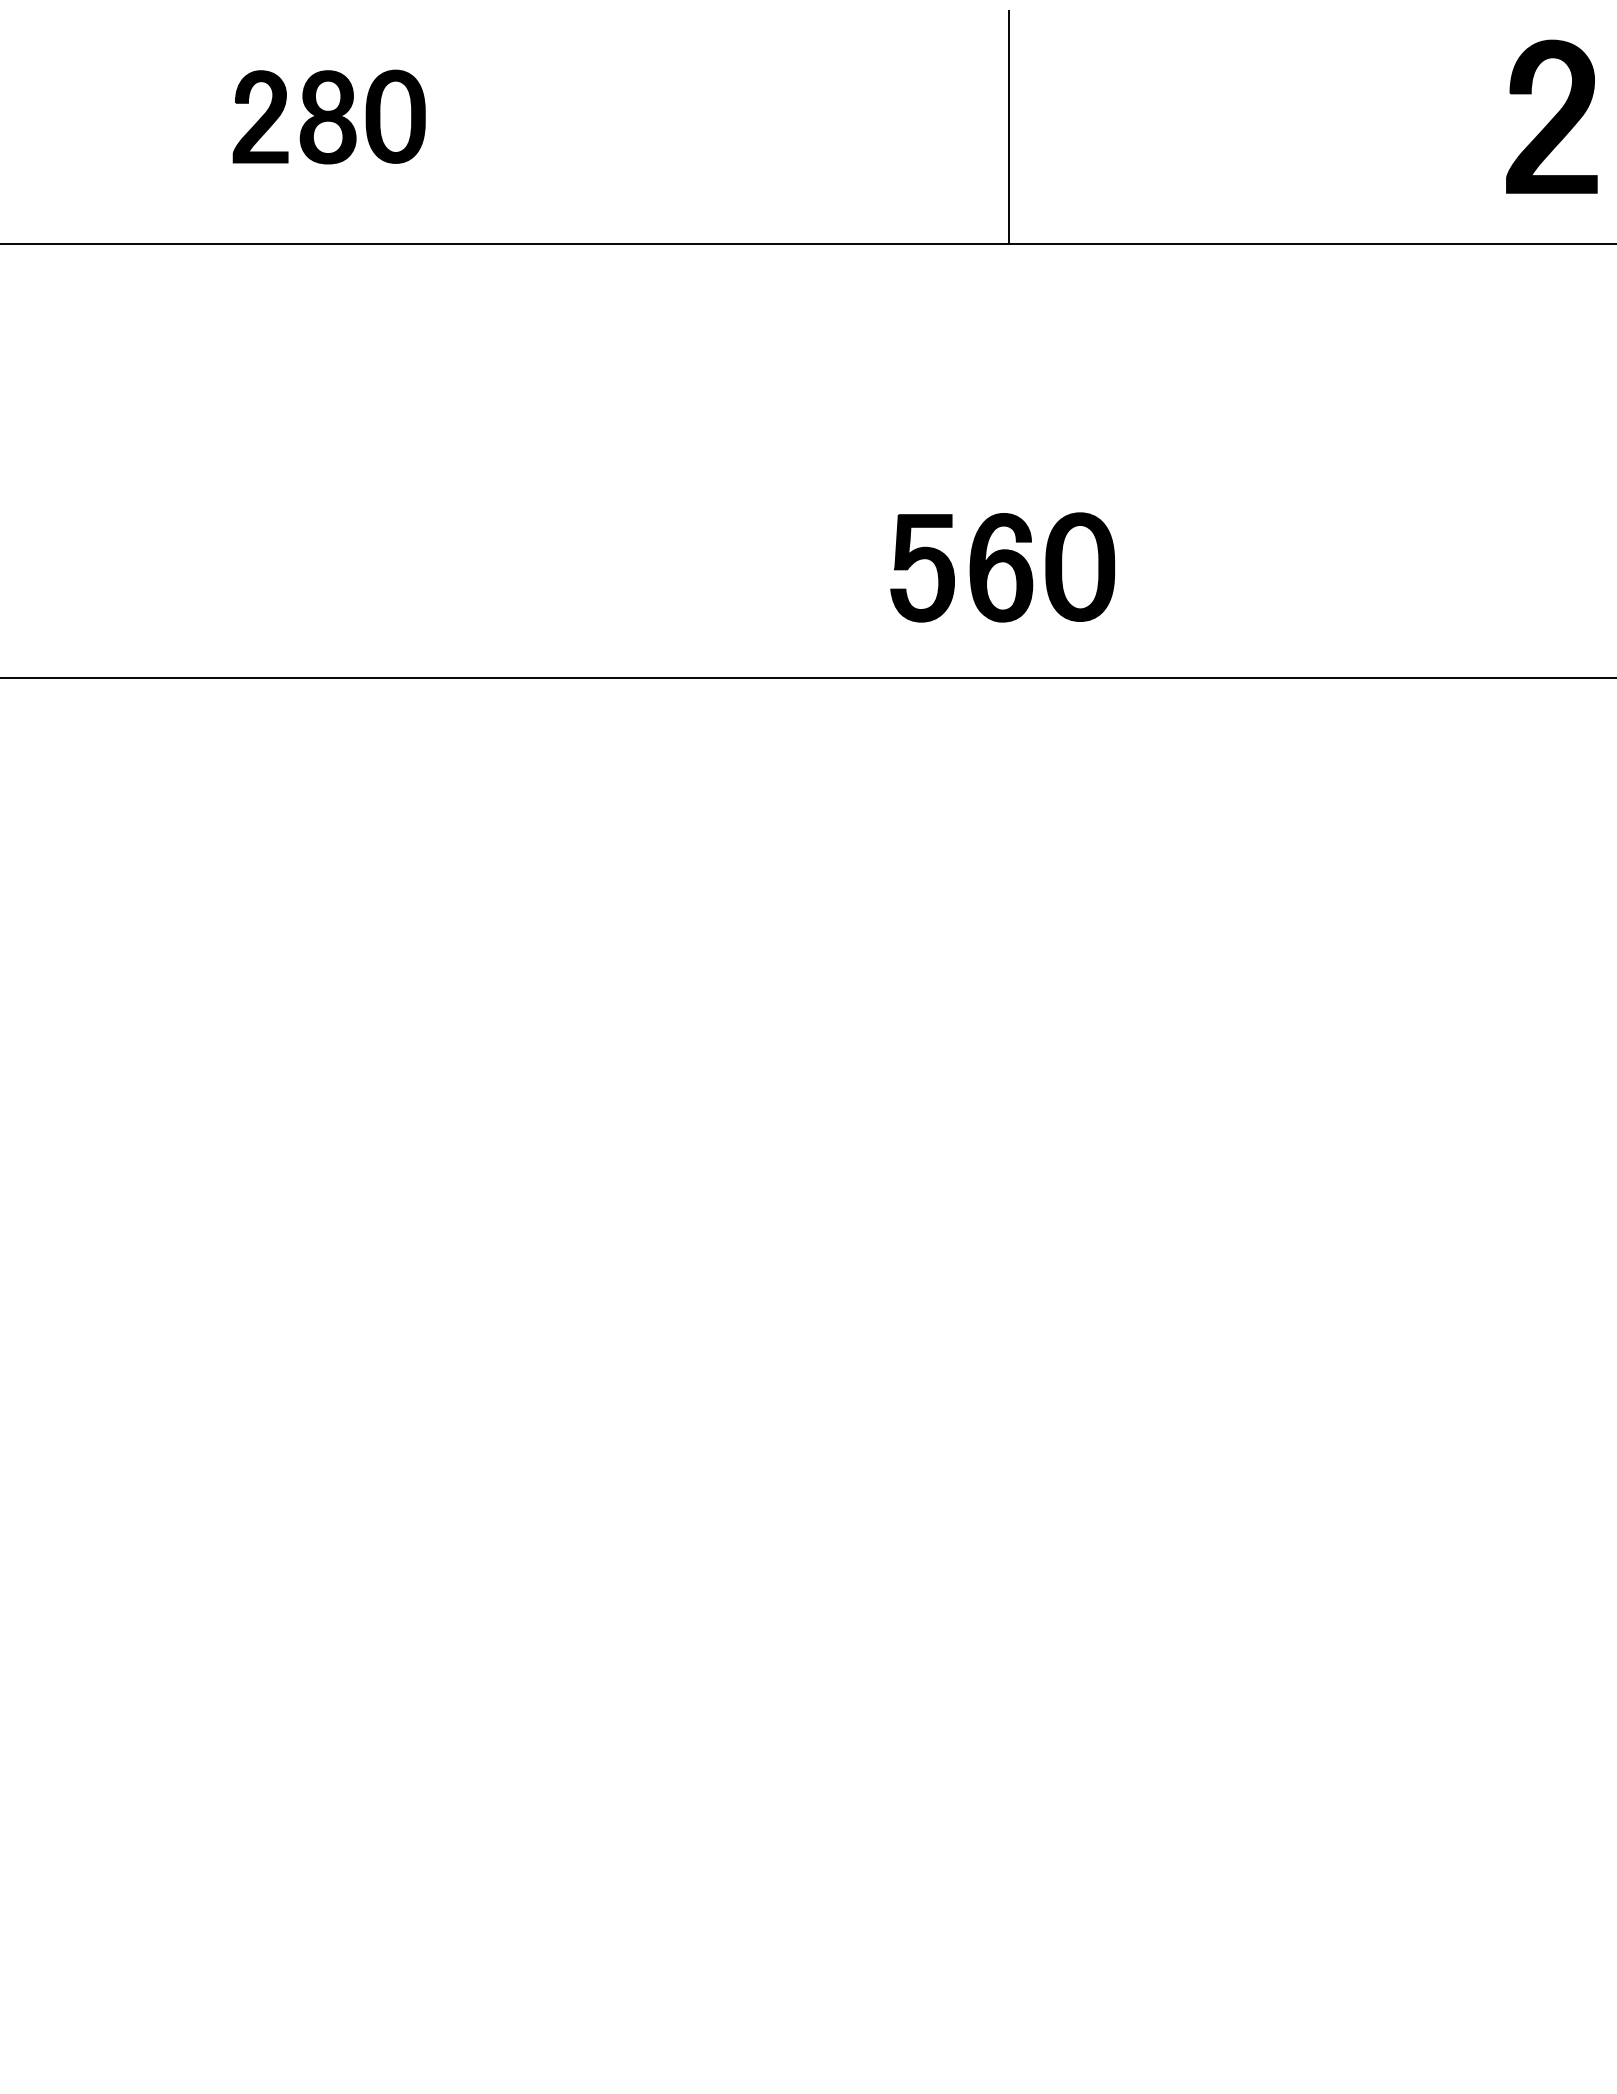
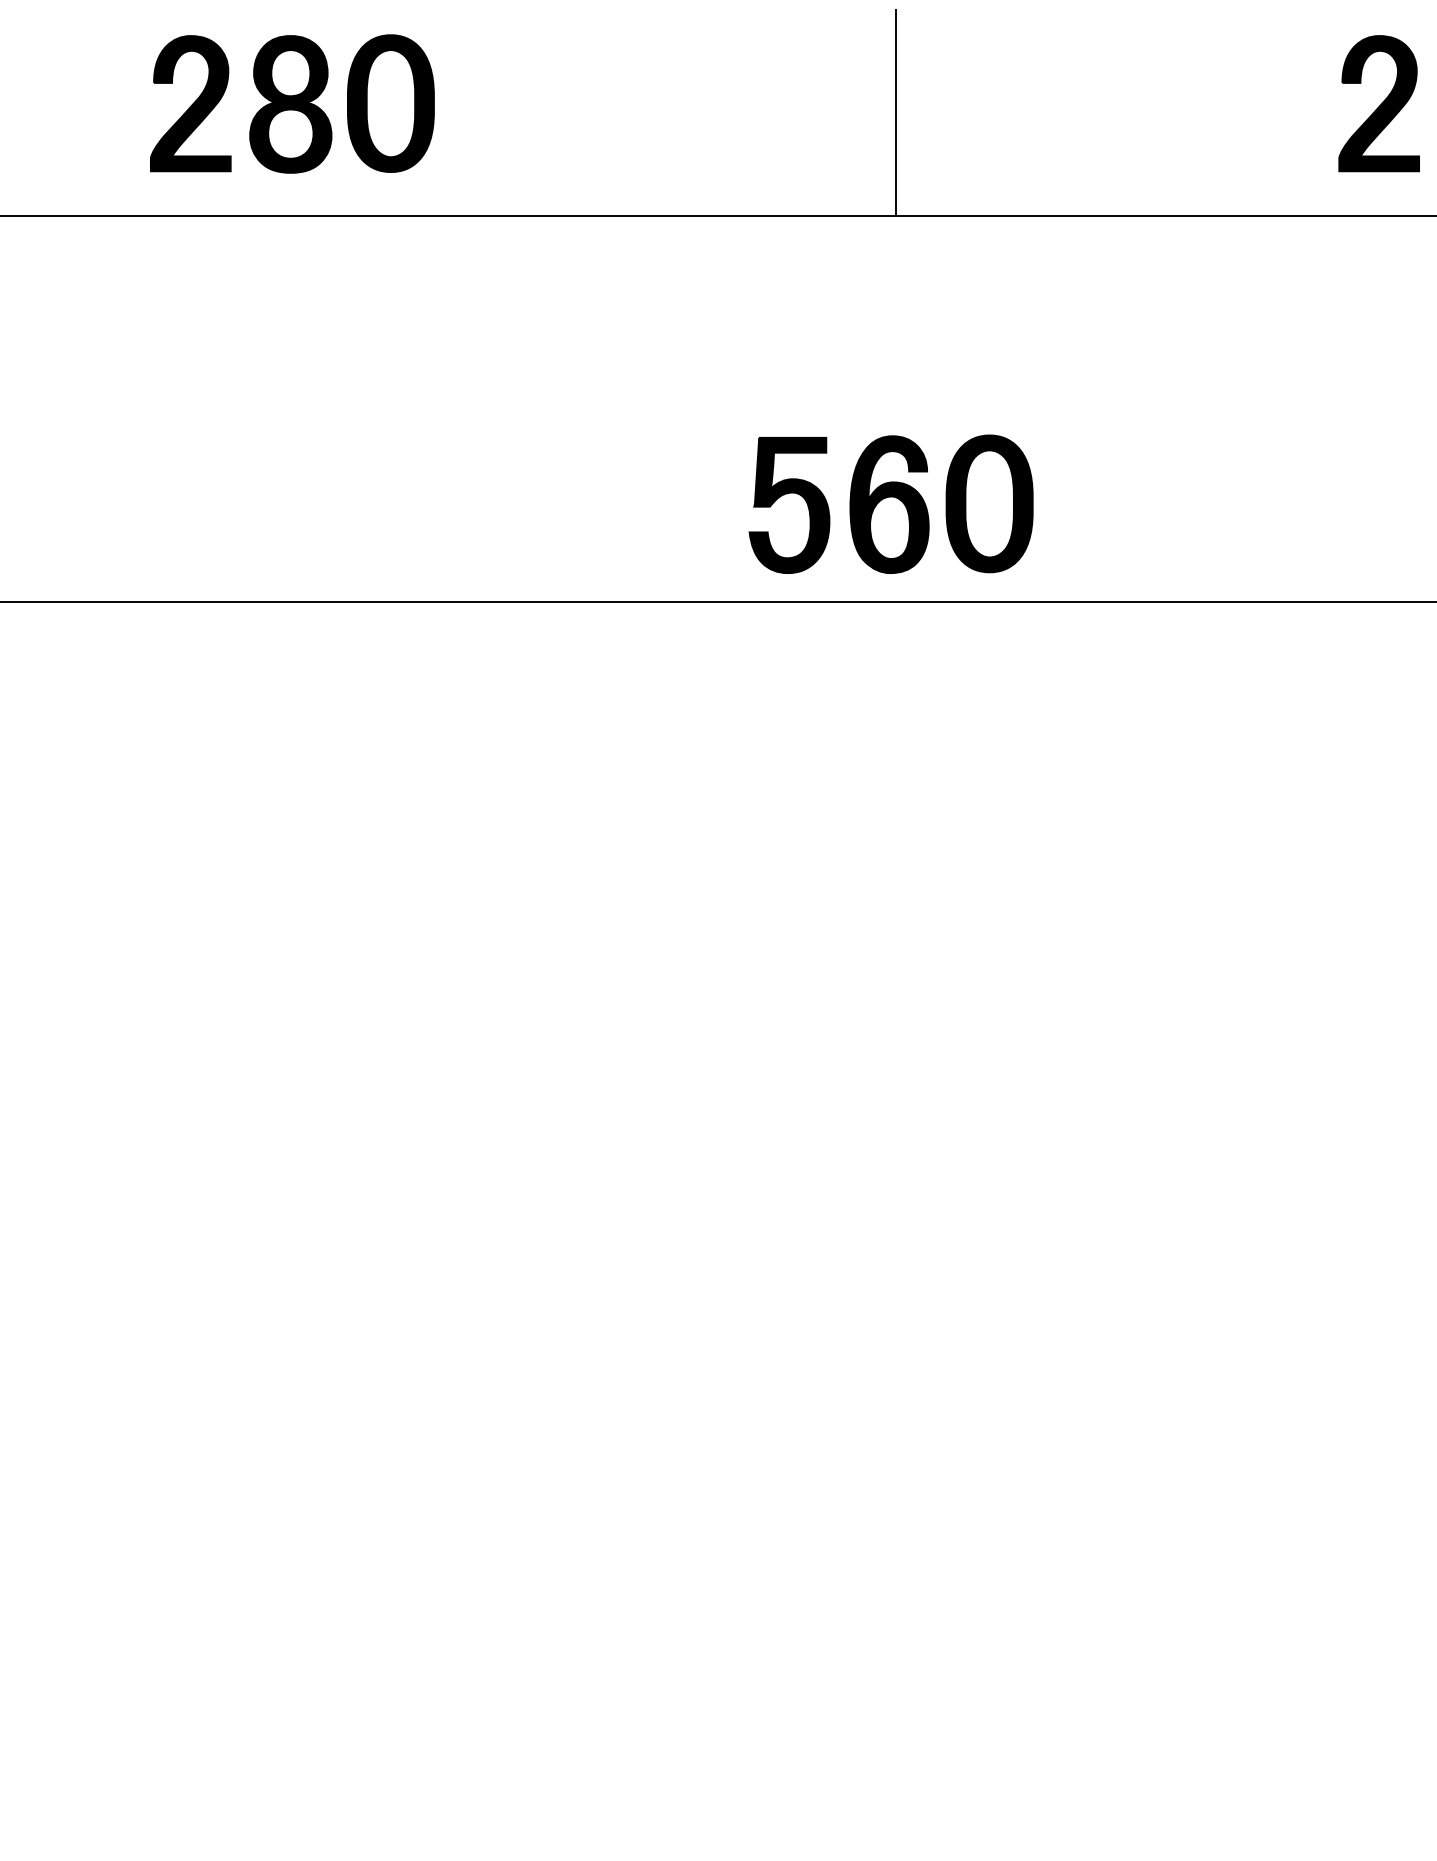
part: (329, 116) -> (292, 103), size x1.67
part: (1002, 567) -> (890, 504), size x1.43

